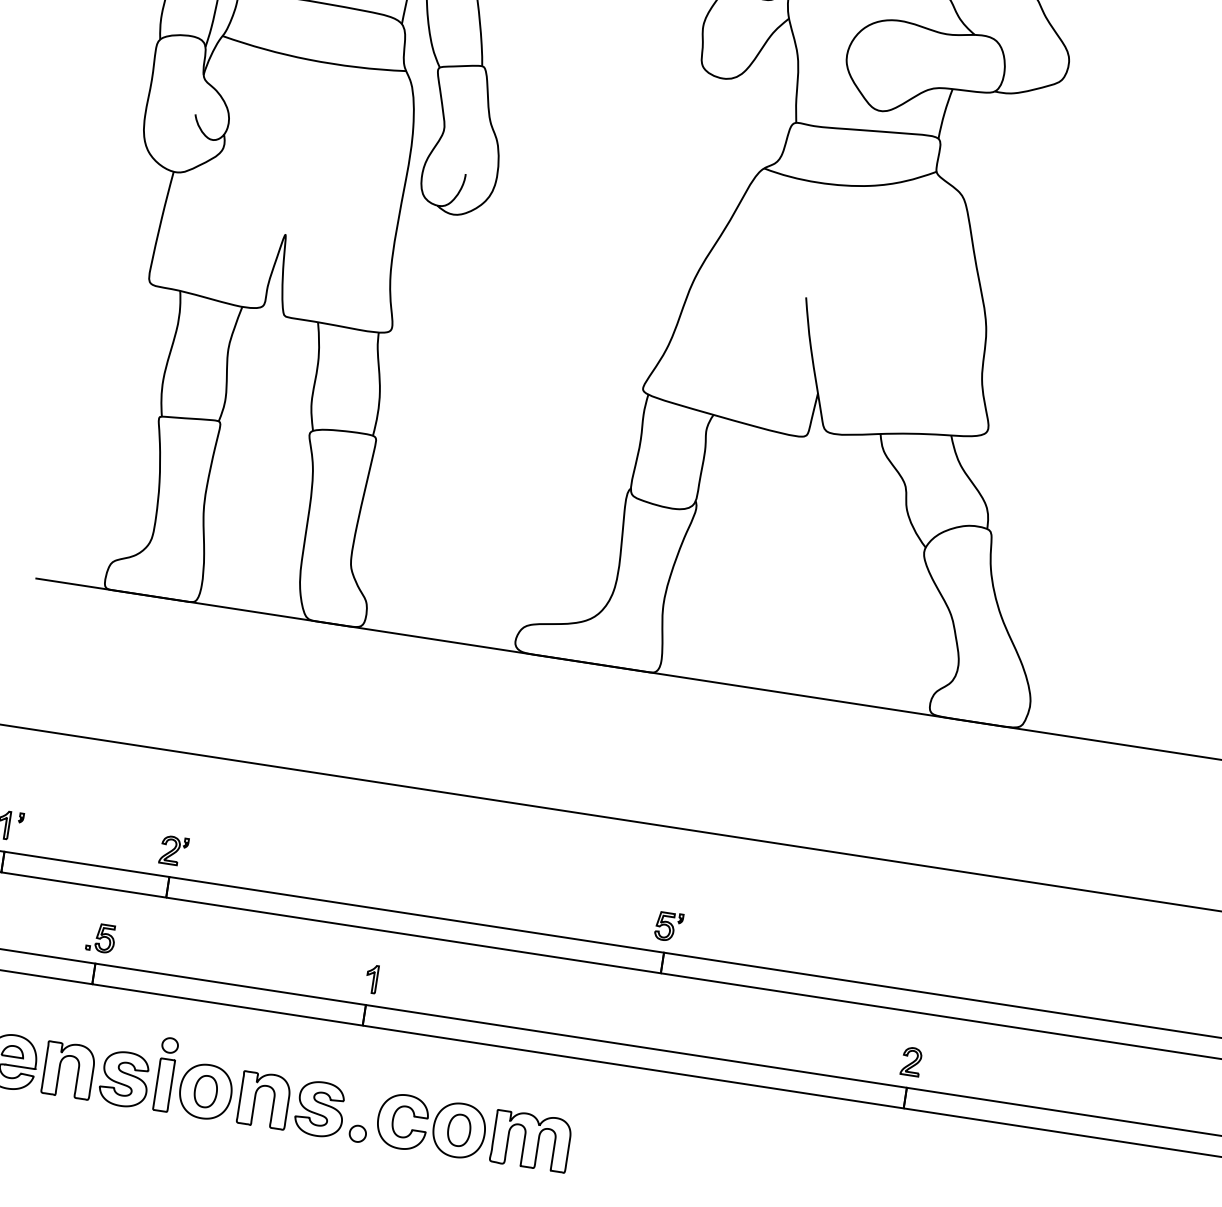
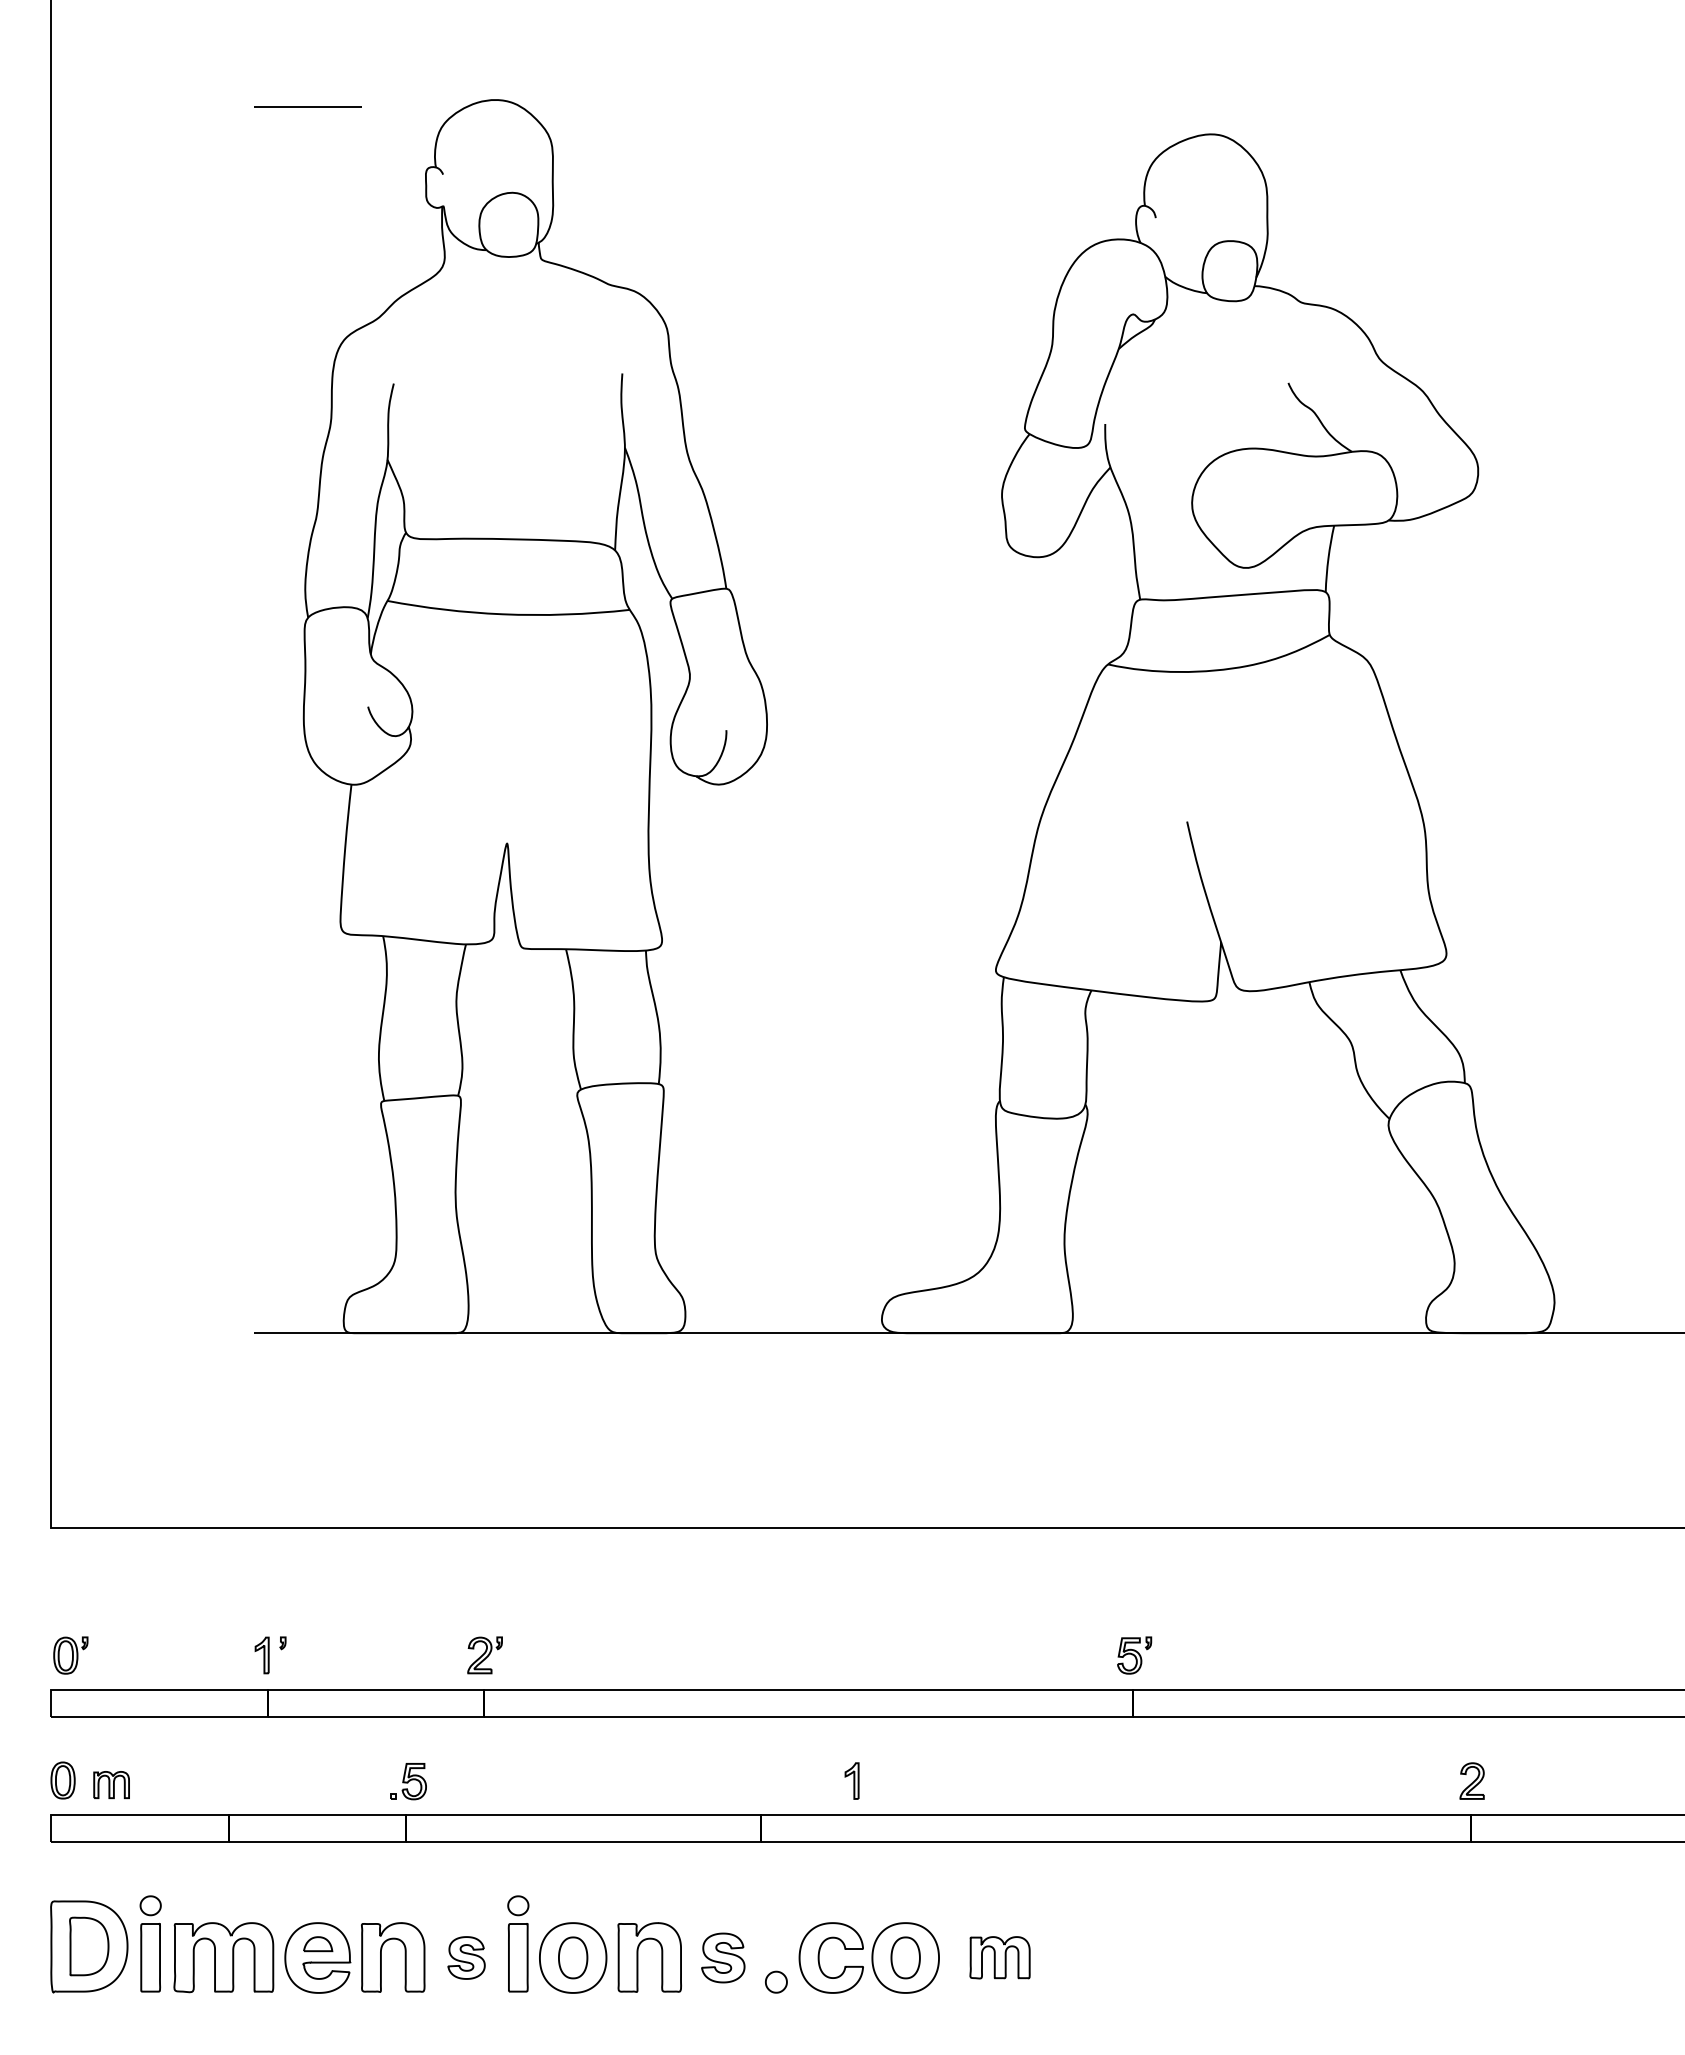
part: (371, 978) -> (851, 1780), moved
part: (124, 1078) -> (466, 1957), size x0.6
part: (320, 1108) -> (723, 1957), size x0.7
part: (530, 1141) -> (999, 1957), size x0.6

